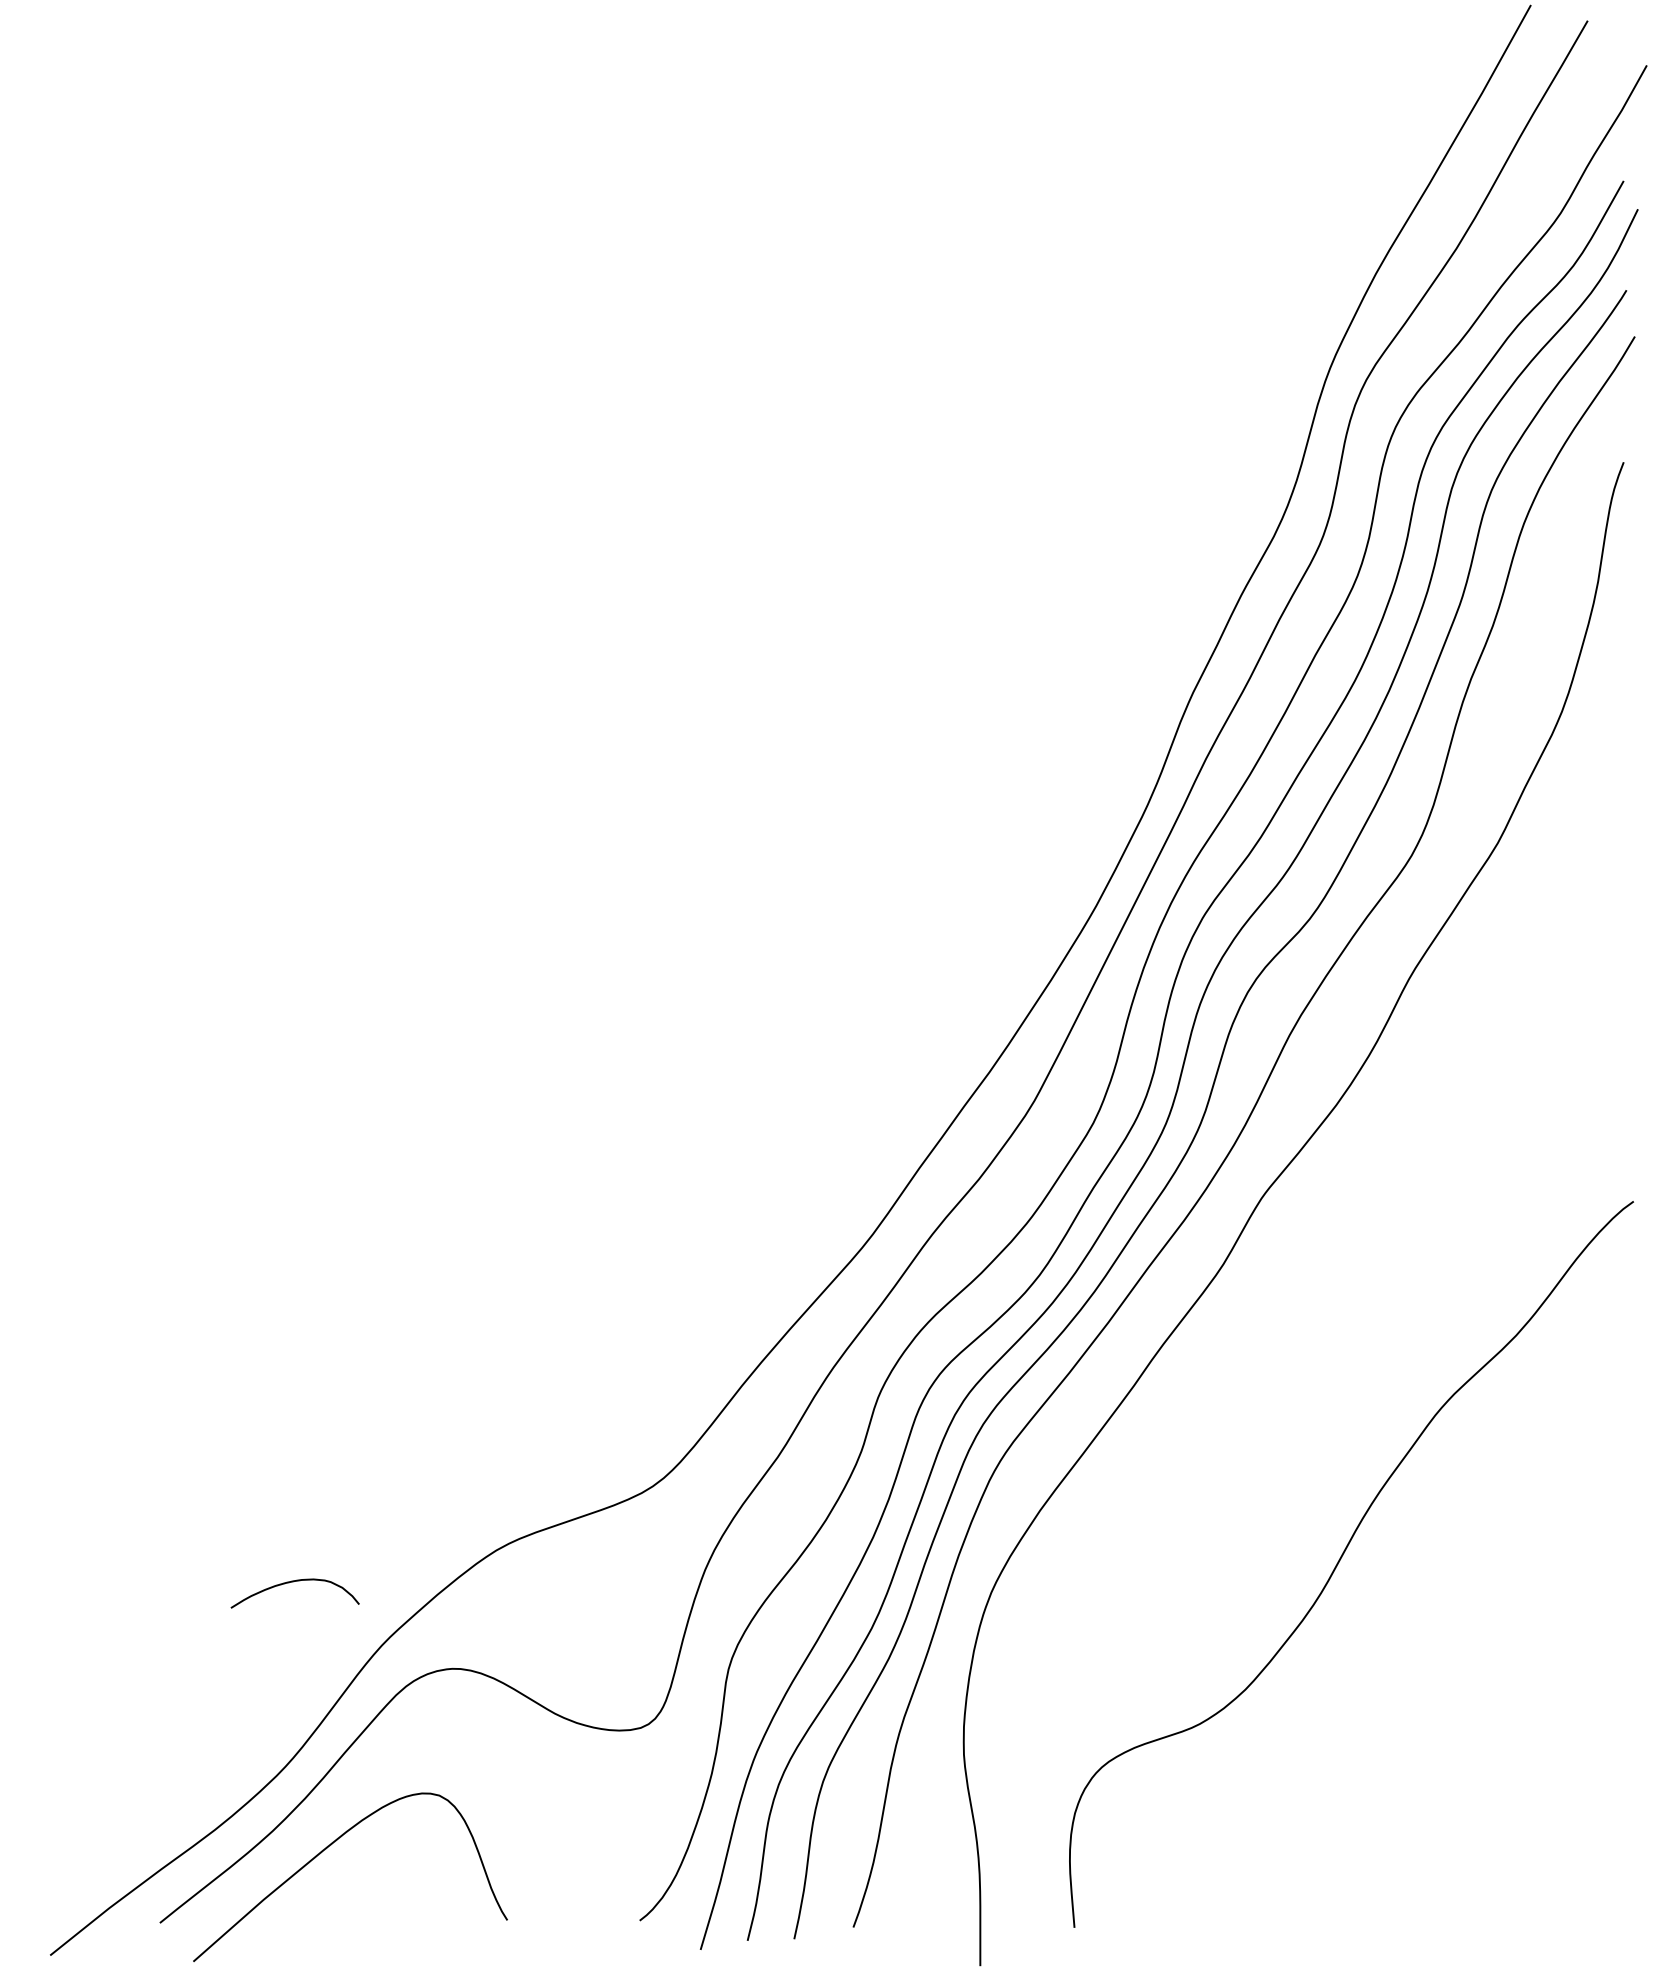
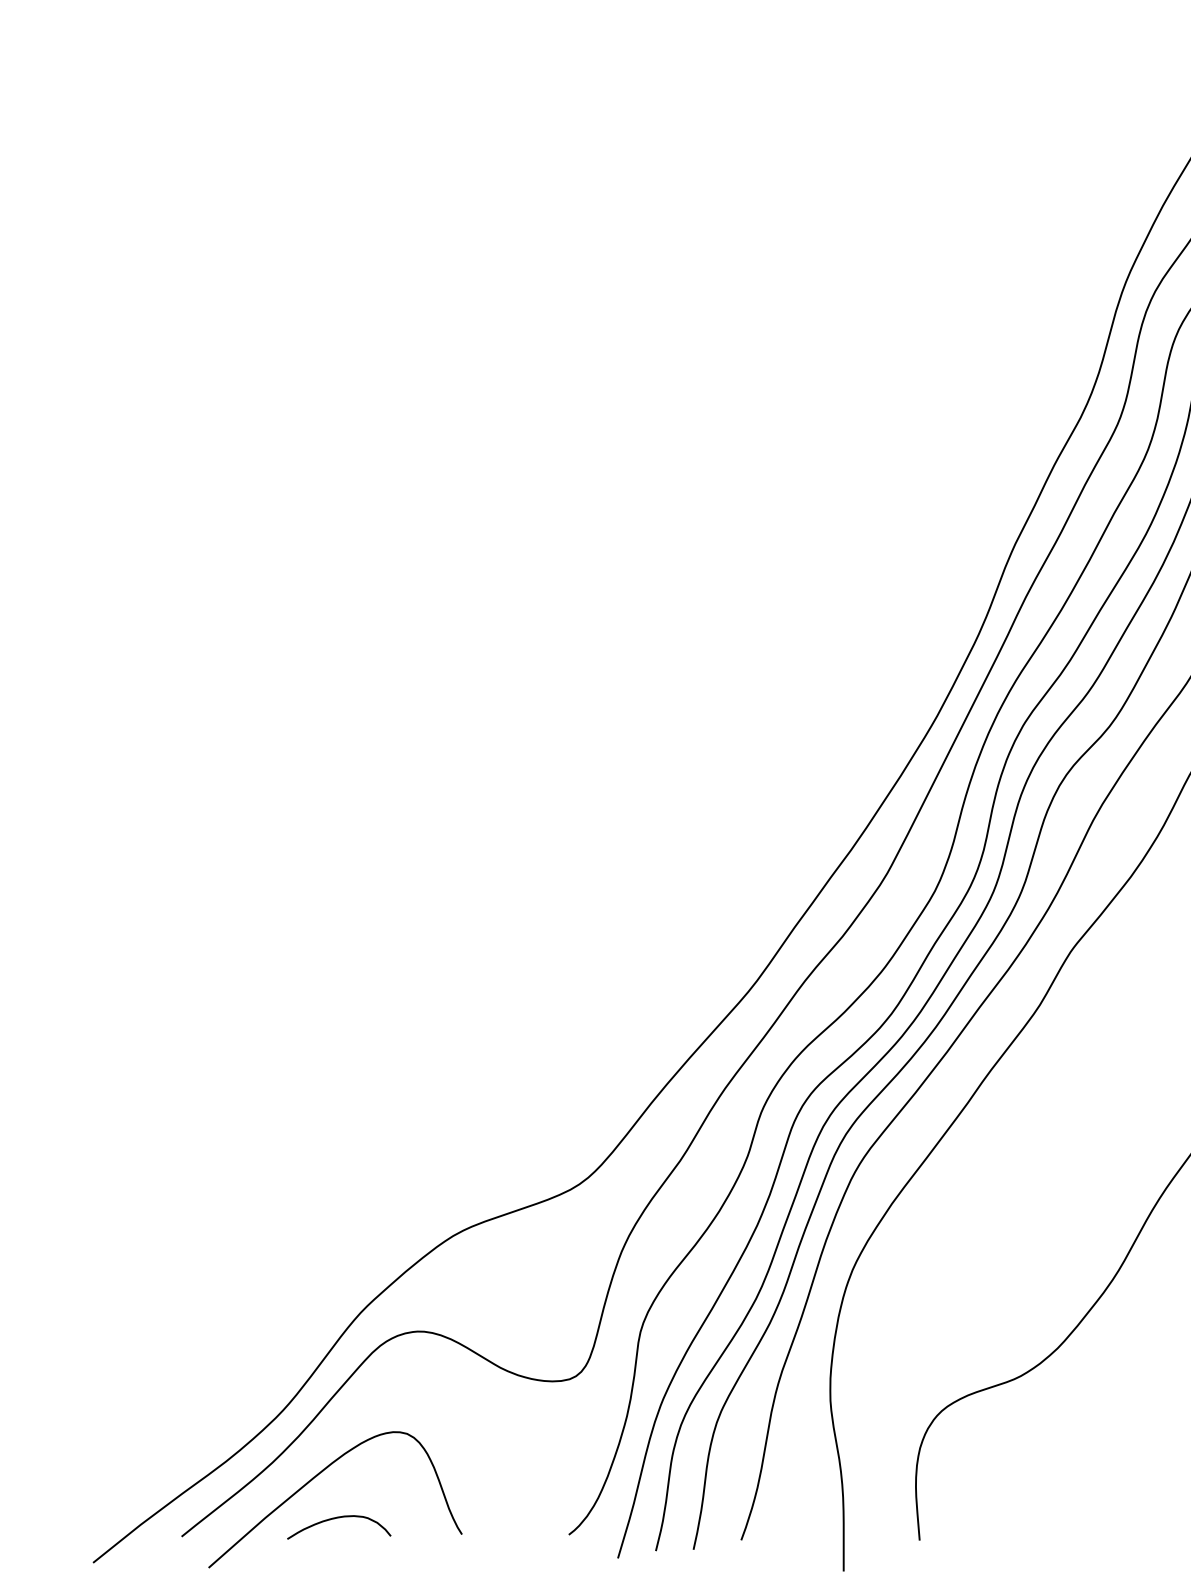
curve: (293, 1582) -> (337, 1518), moved

